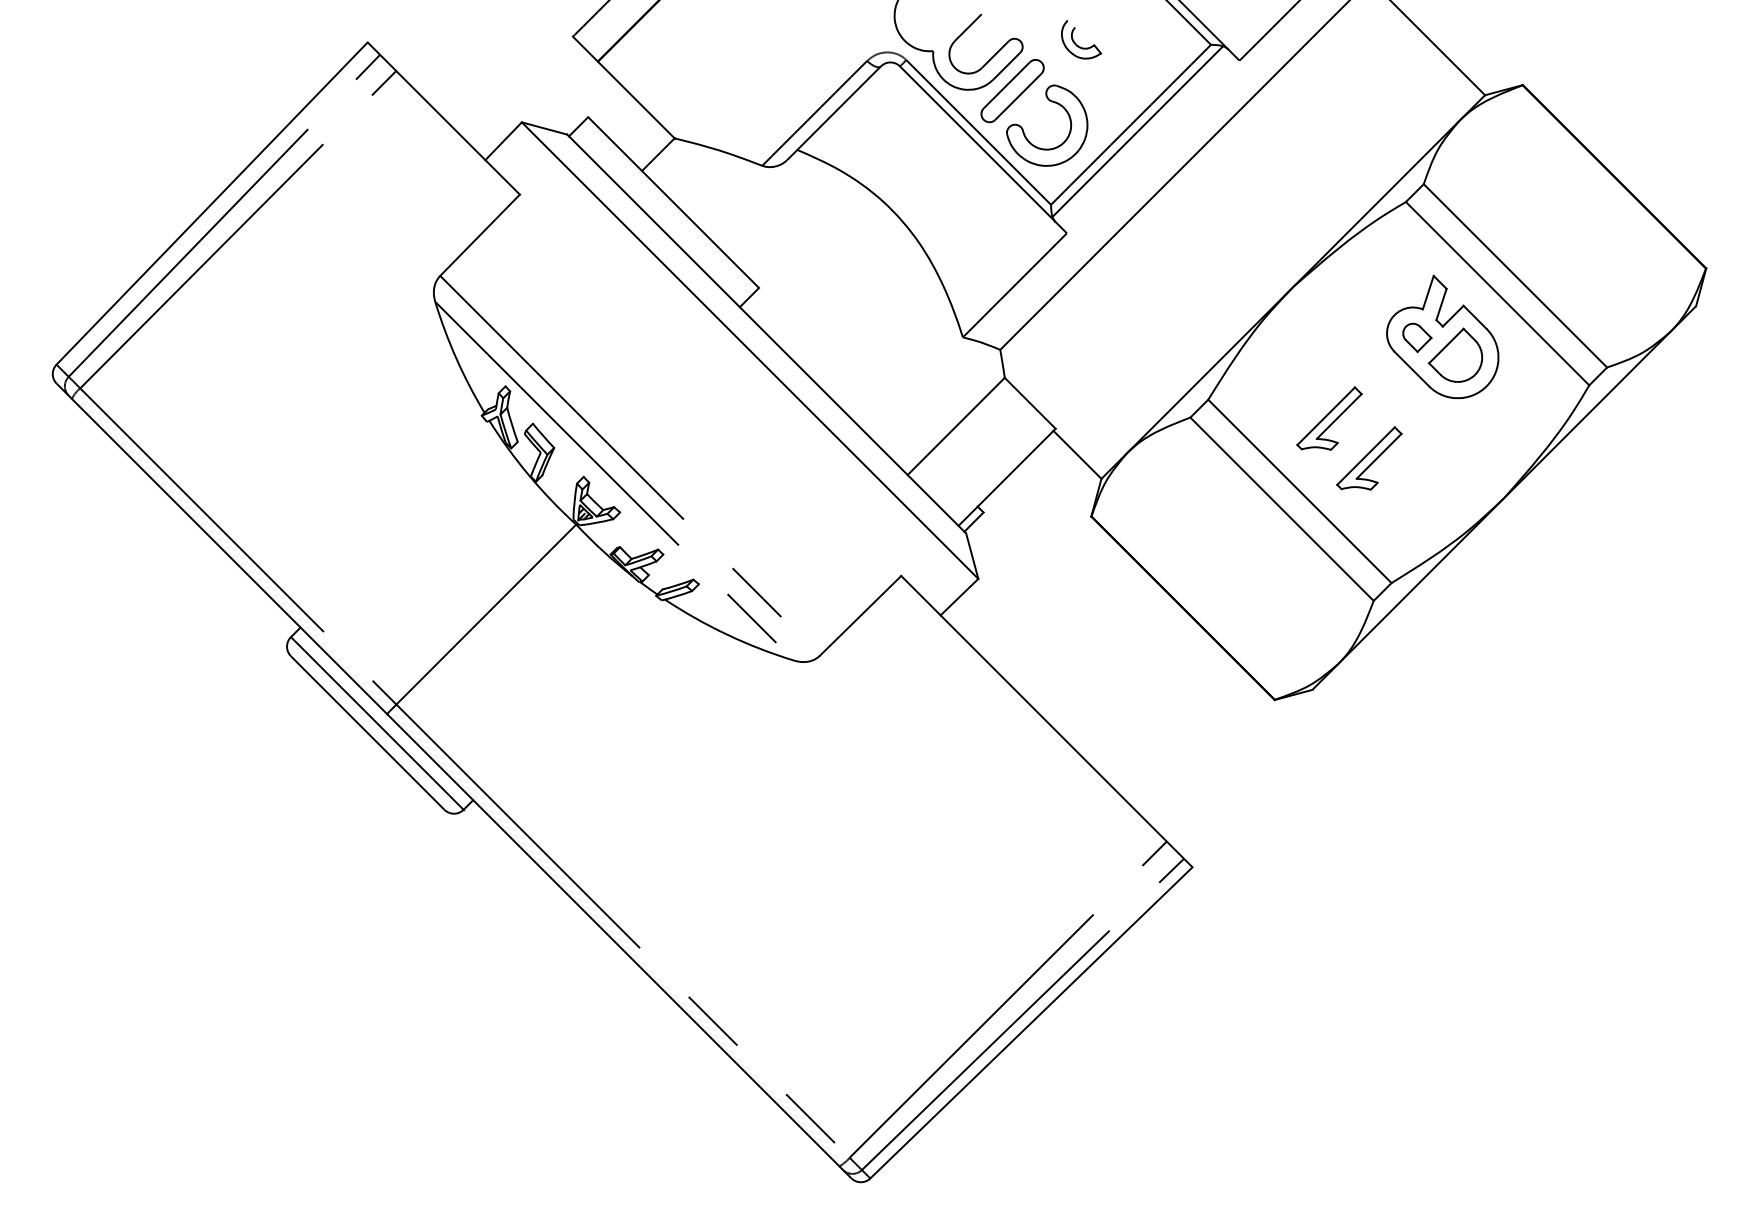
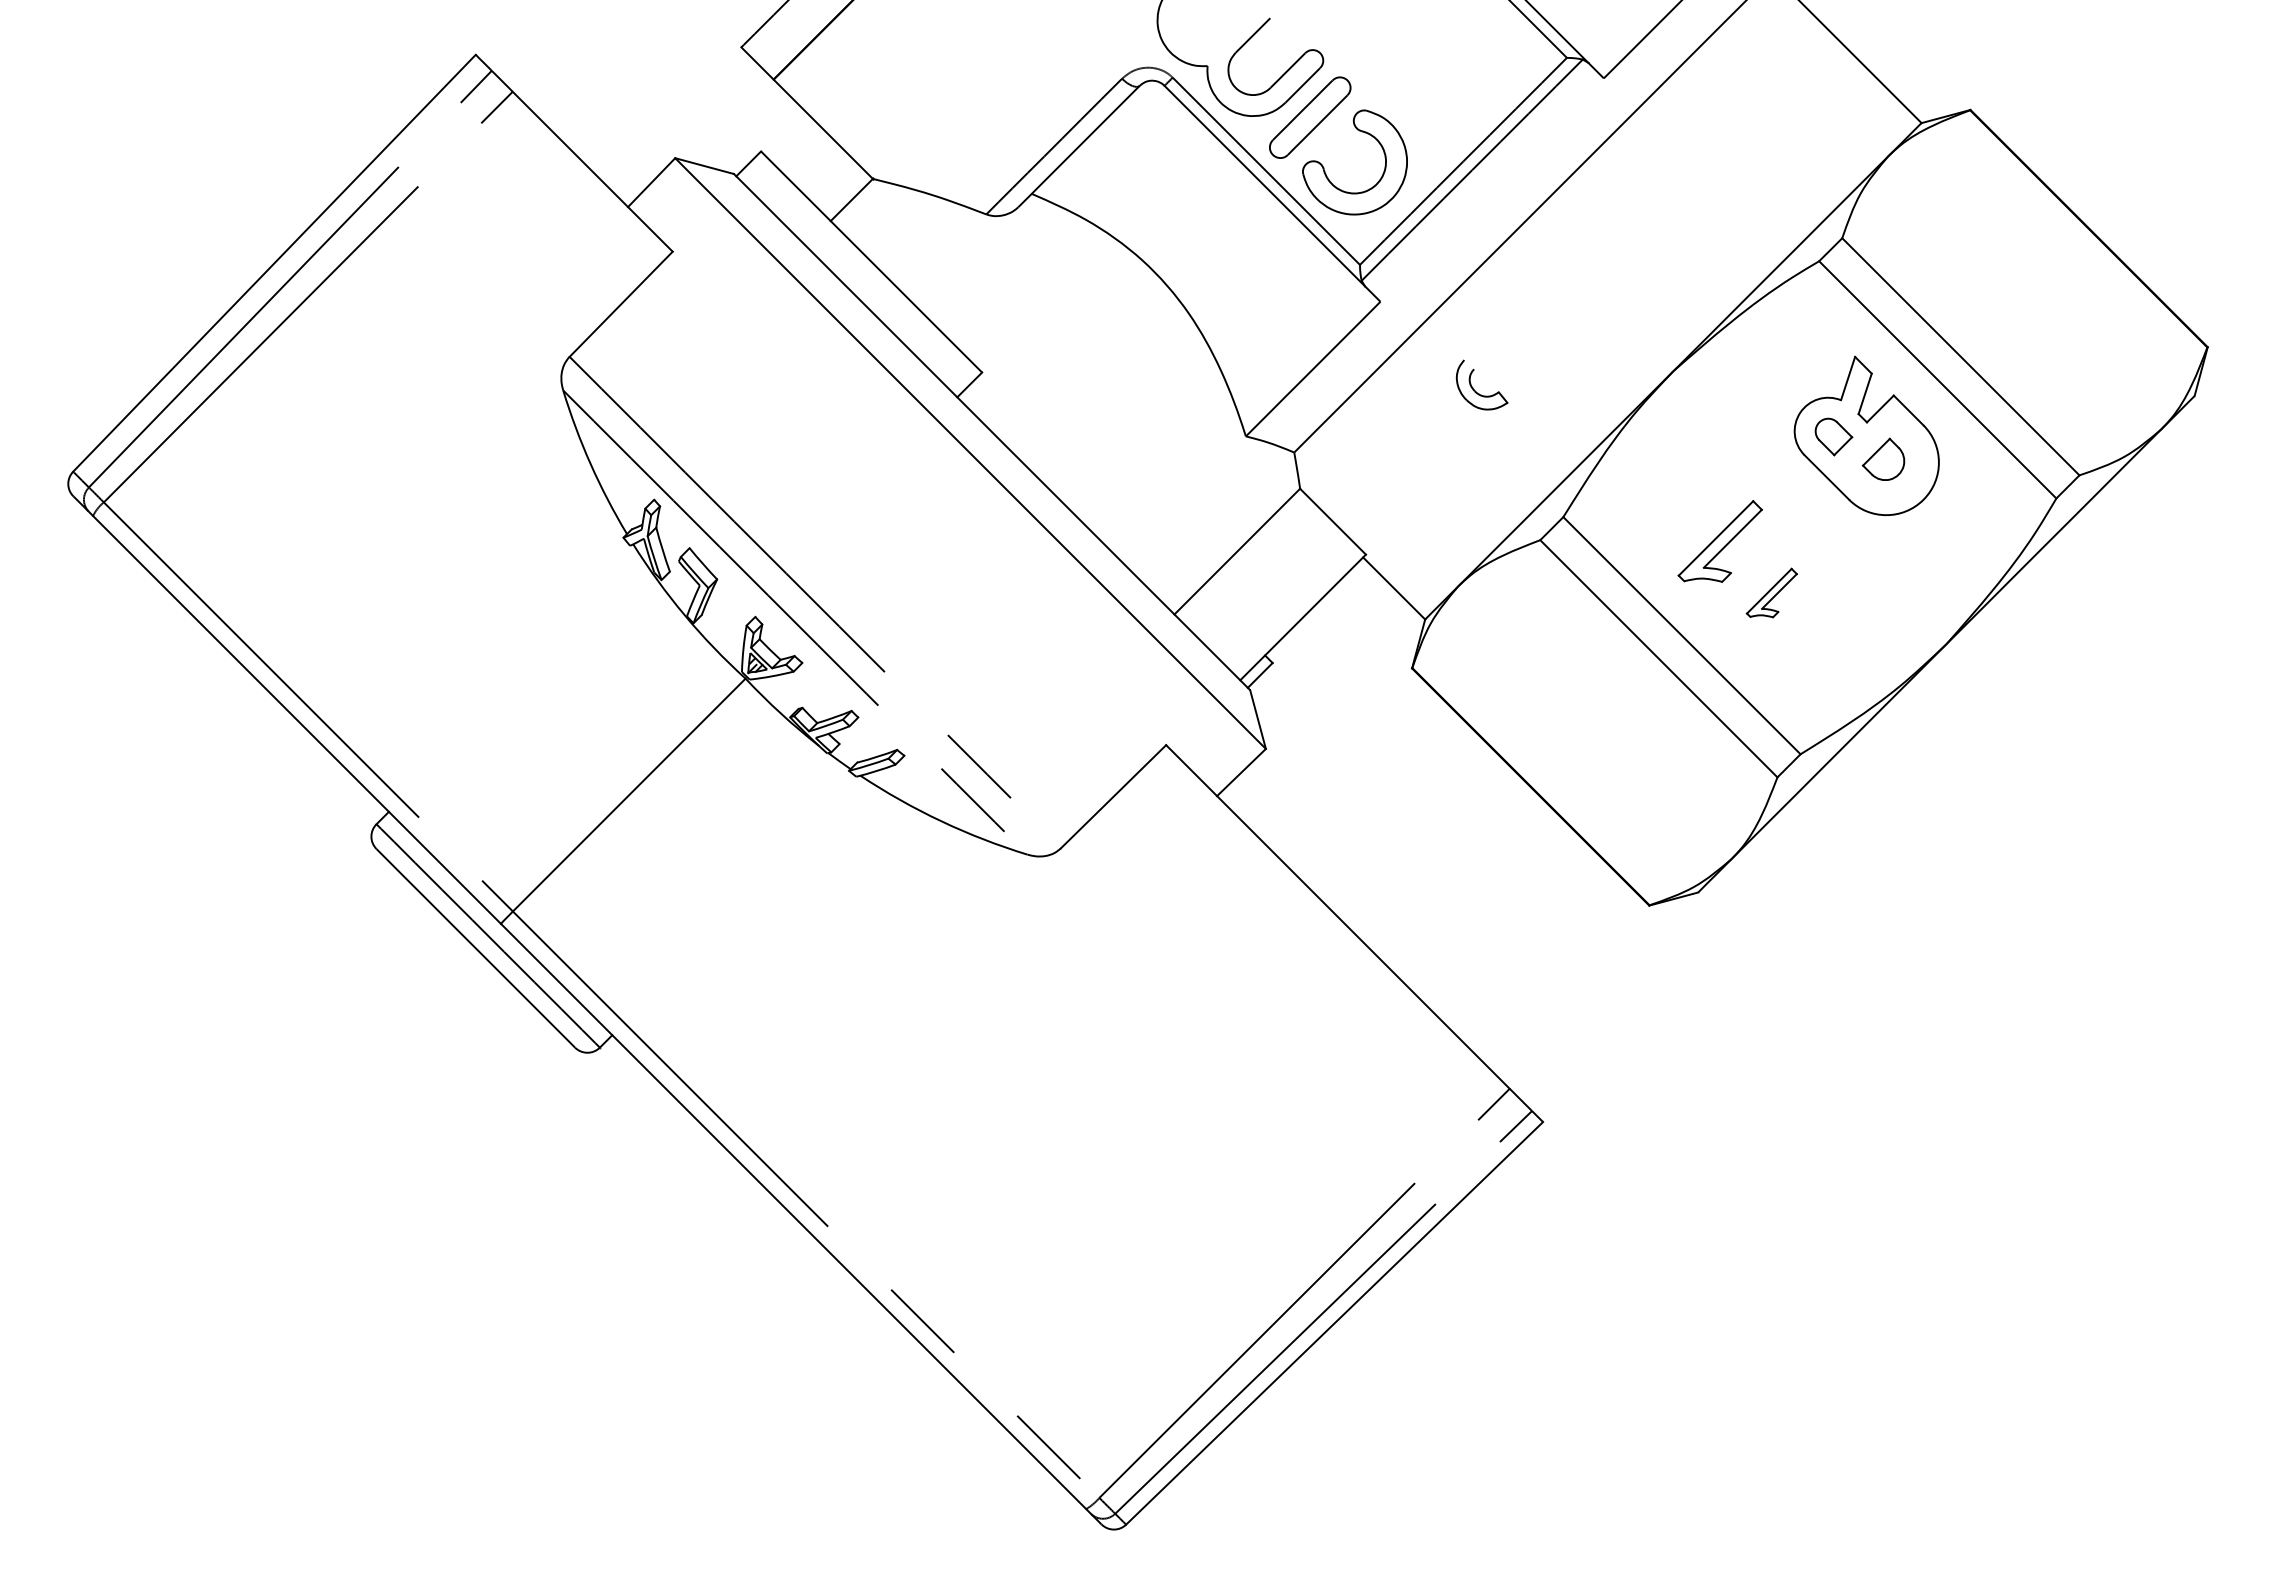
part: (1076, 43) -> (1475, 389), moved
part: (1455, 354) -> (1883, 458), size x0.6
part: (1369, 458) -> (1772, 593), size x0.6

